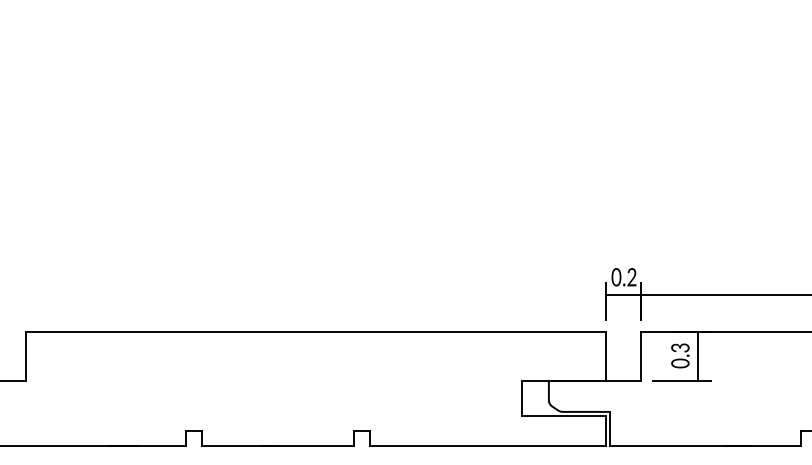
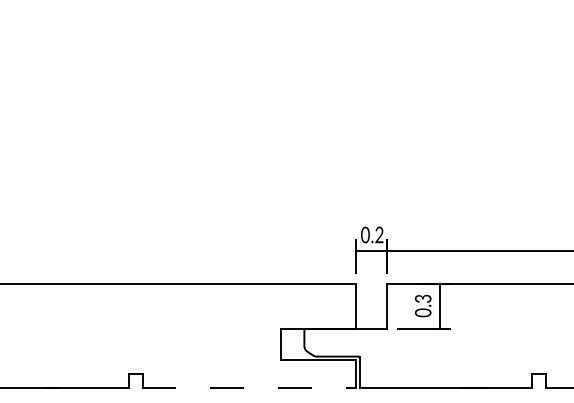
line: (488, 446) -> (249, 387), solid -> dashed

